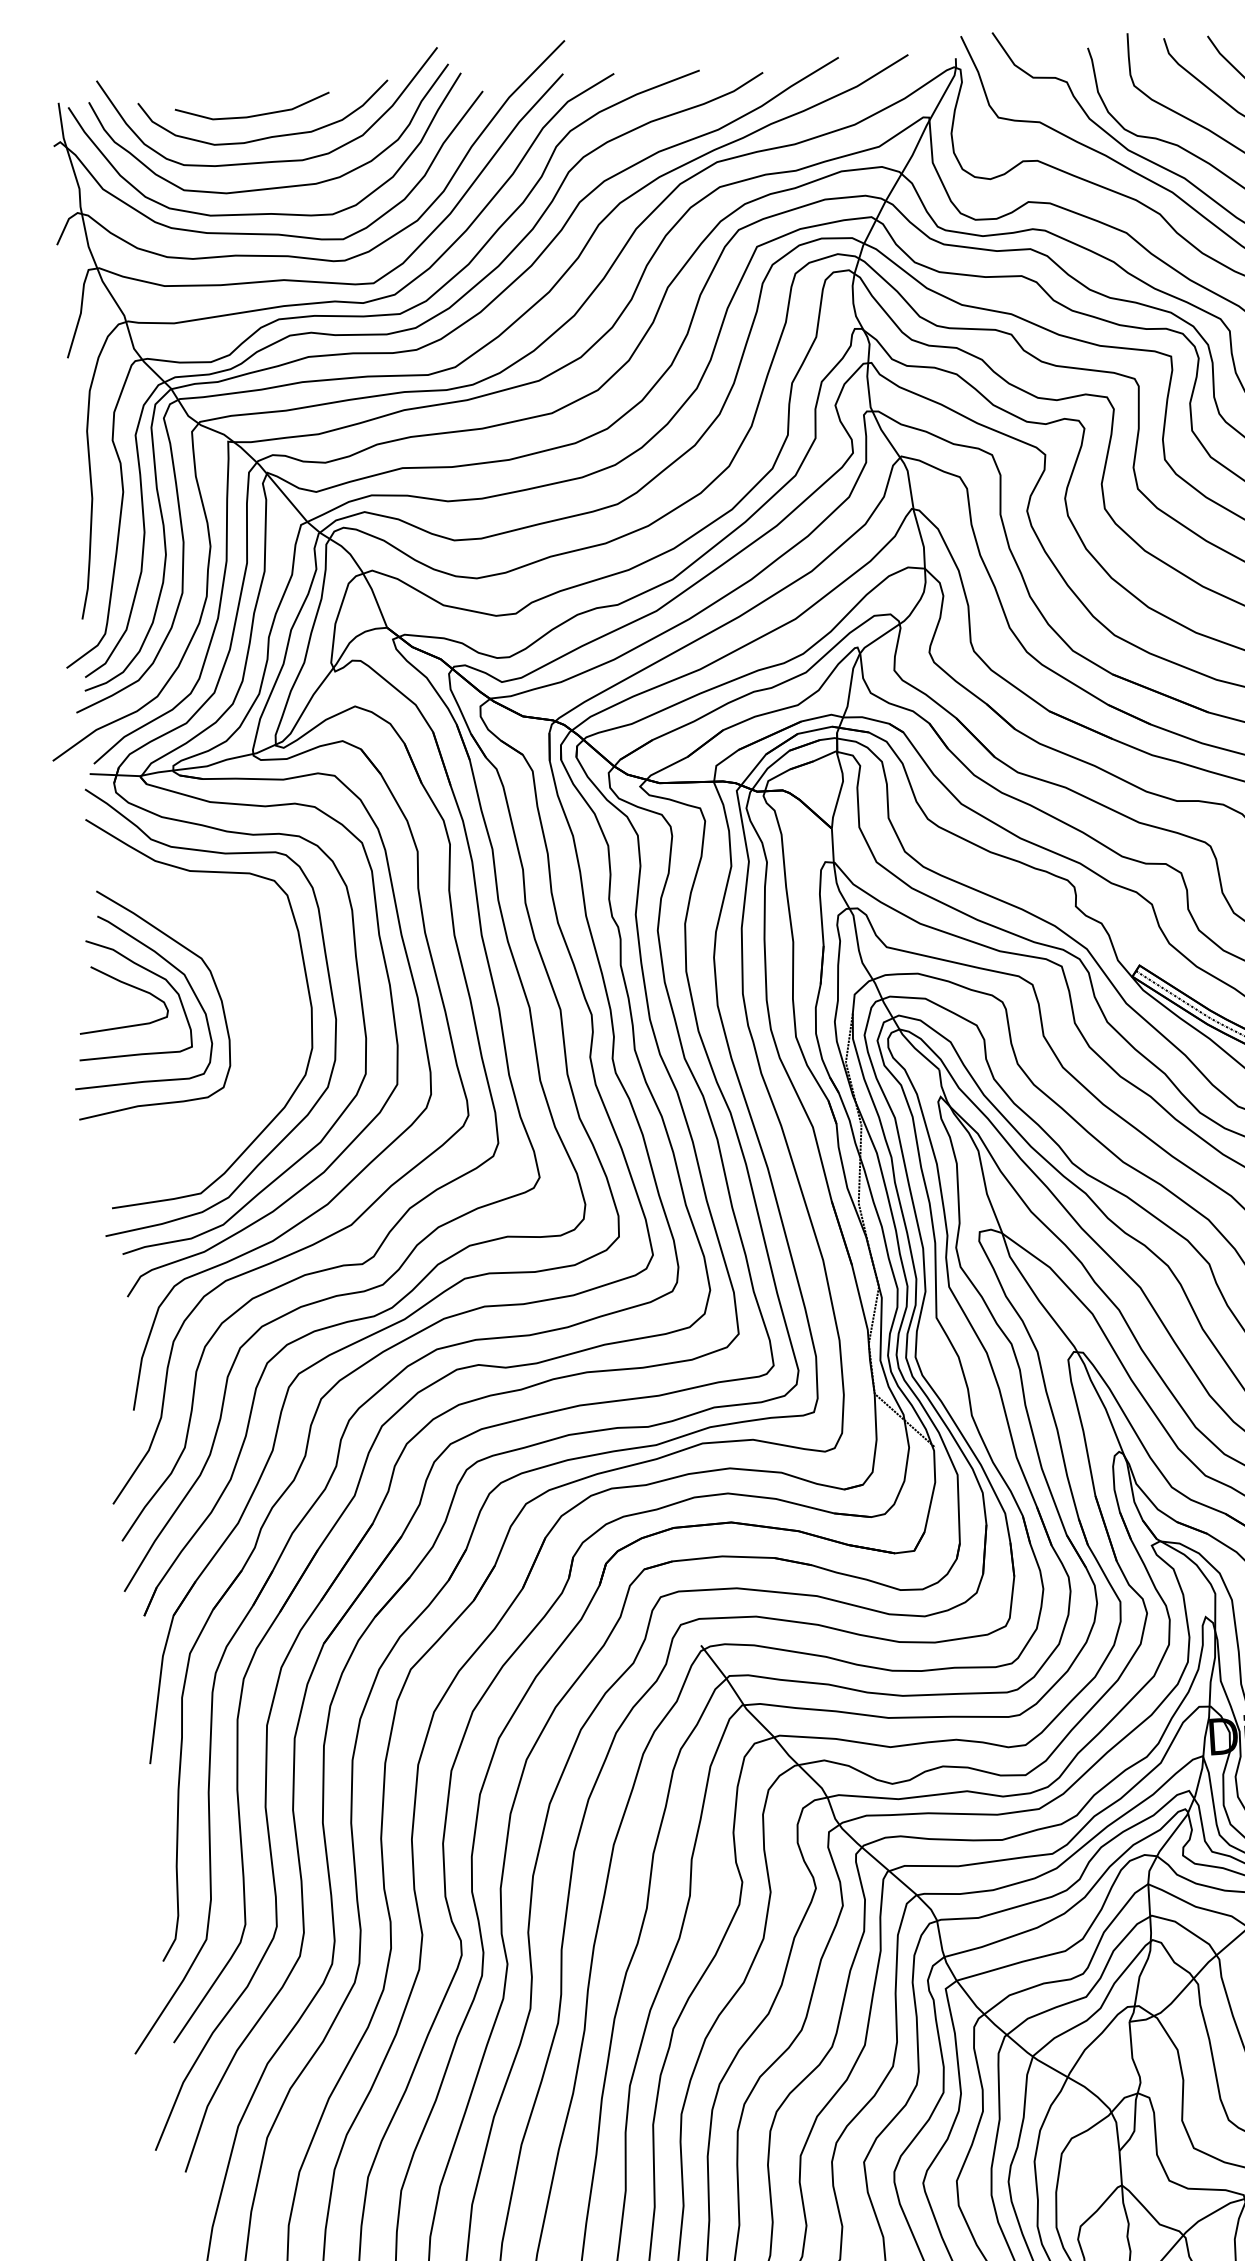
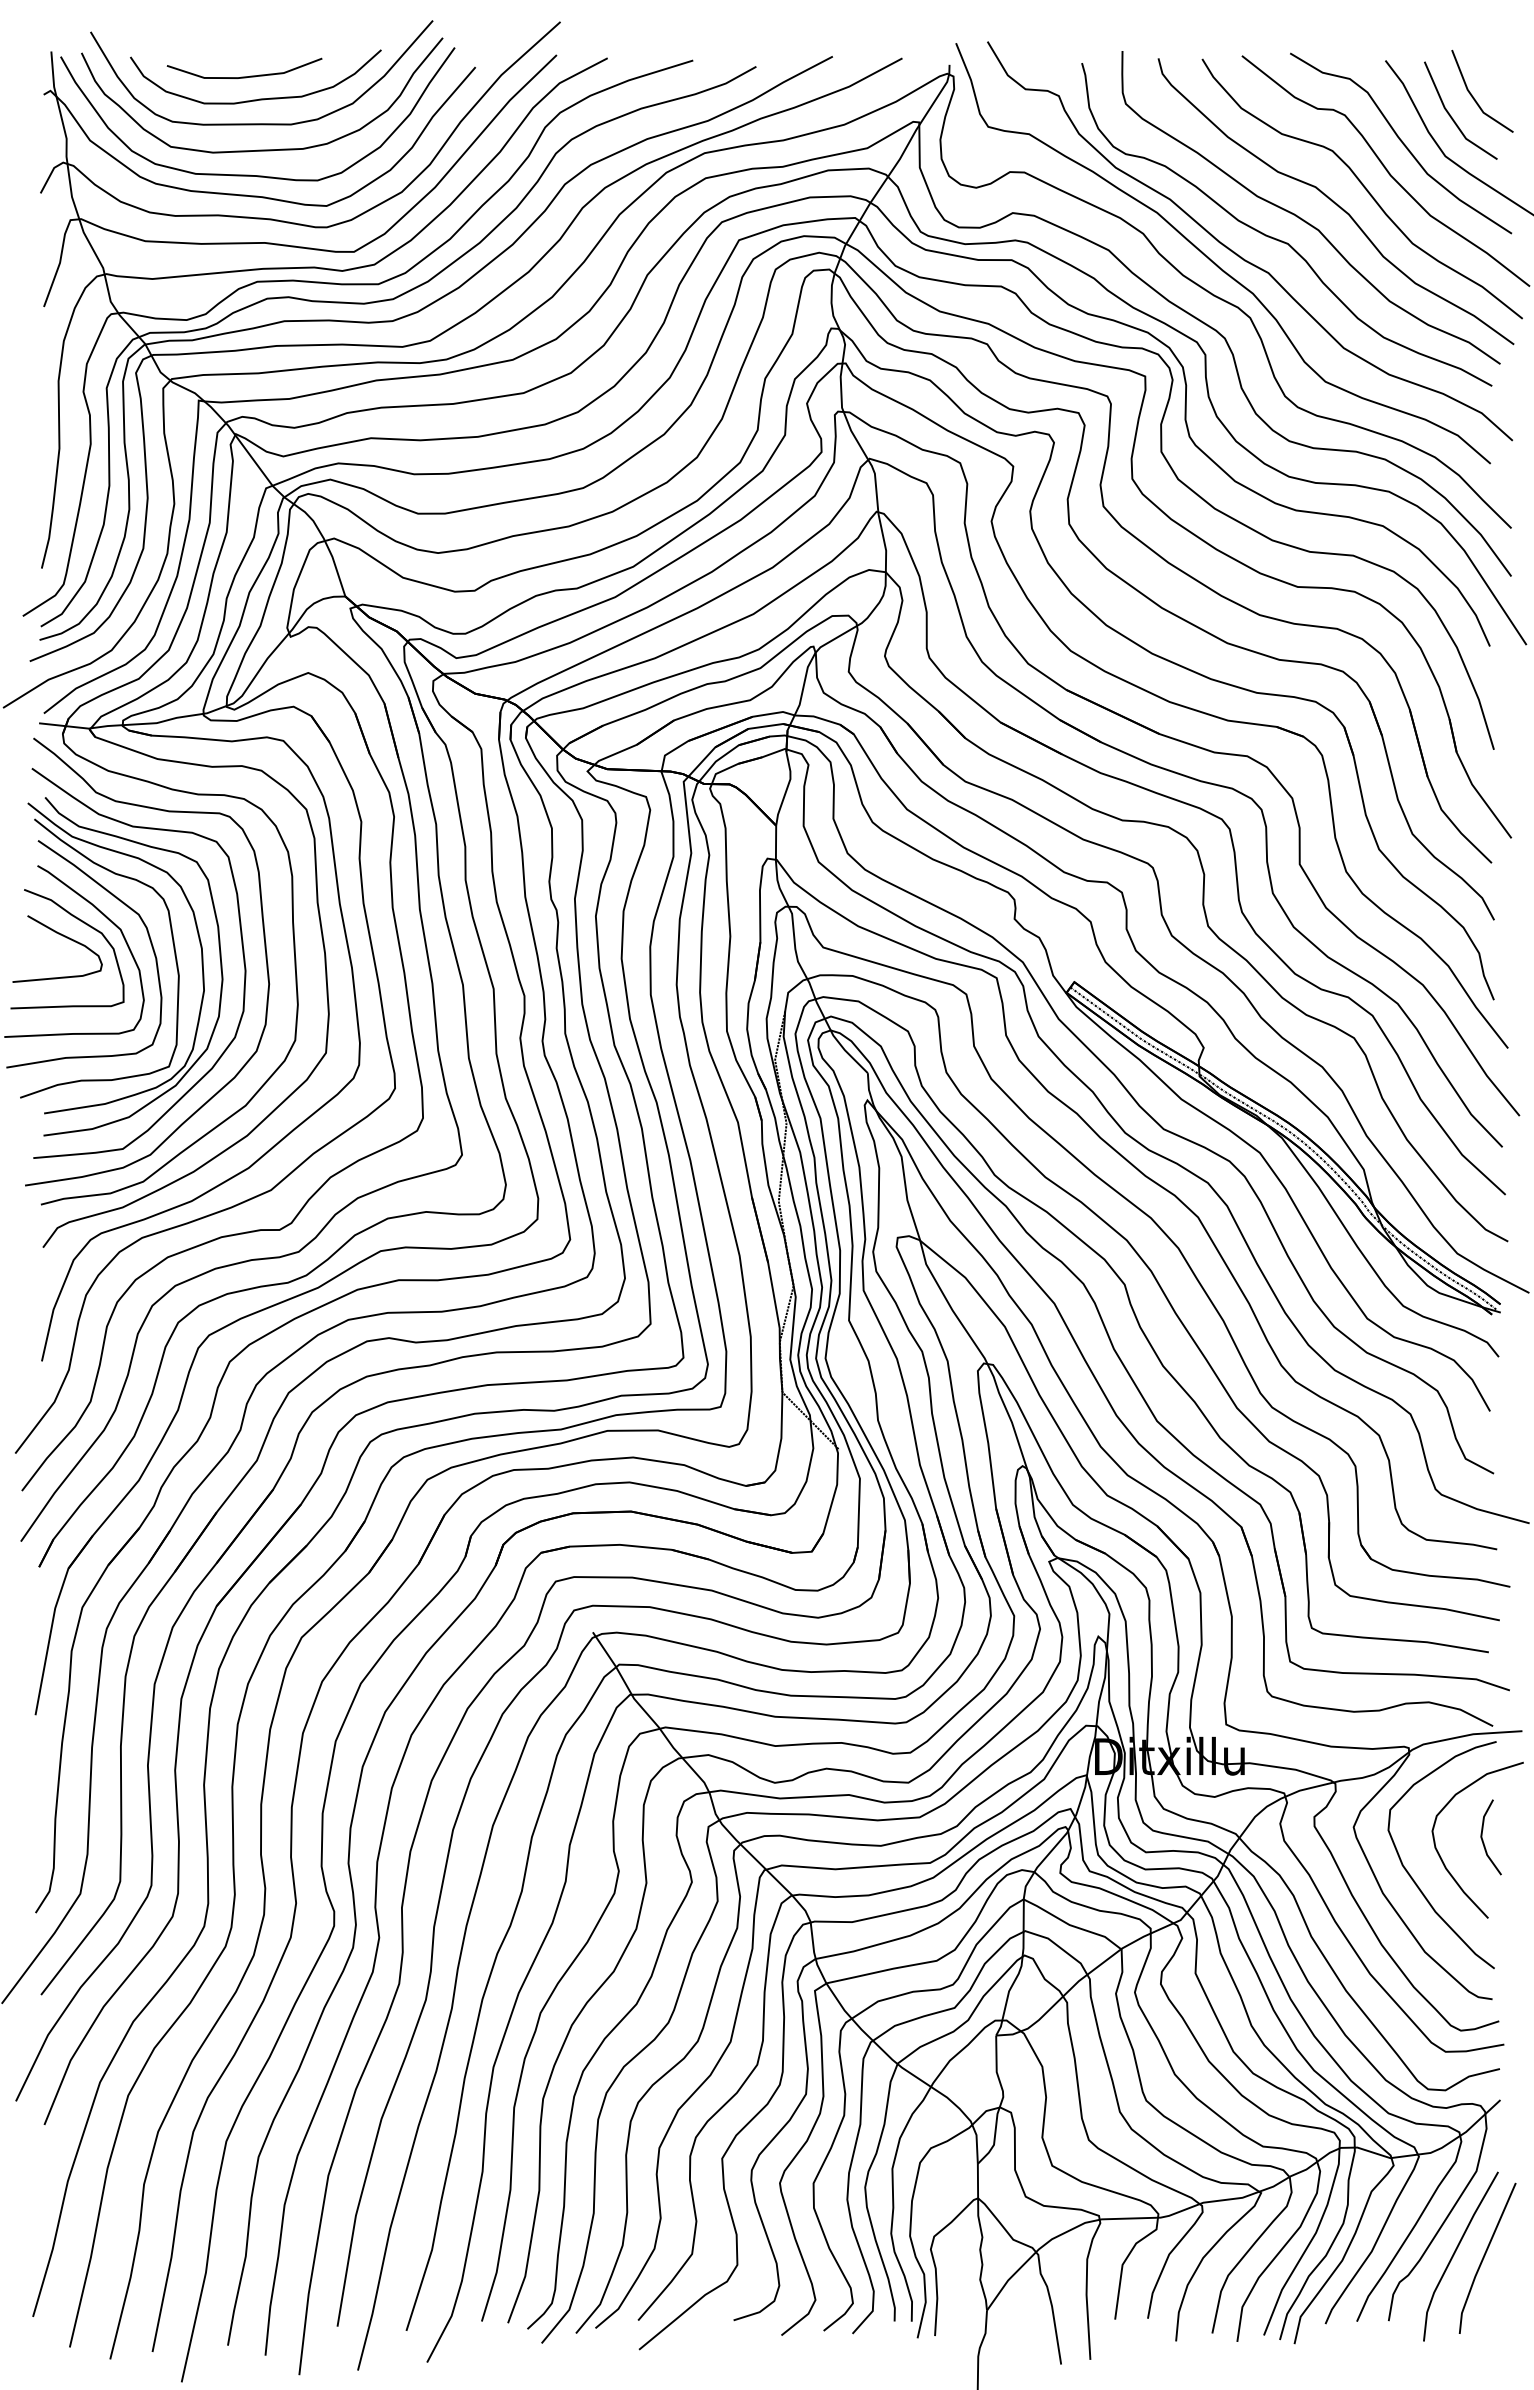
part: (239, 998) -> (174, 956), added

